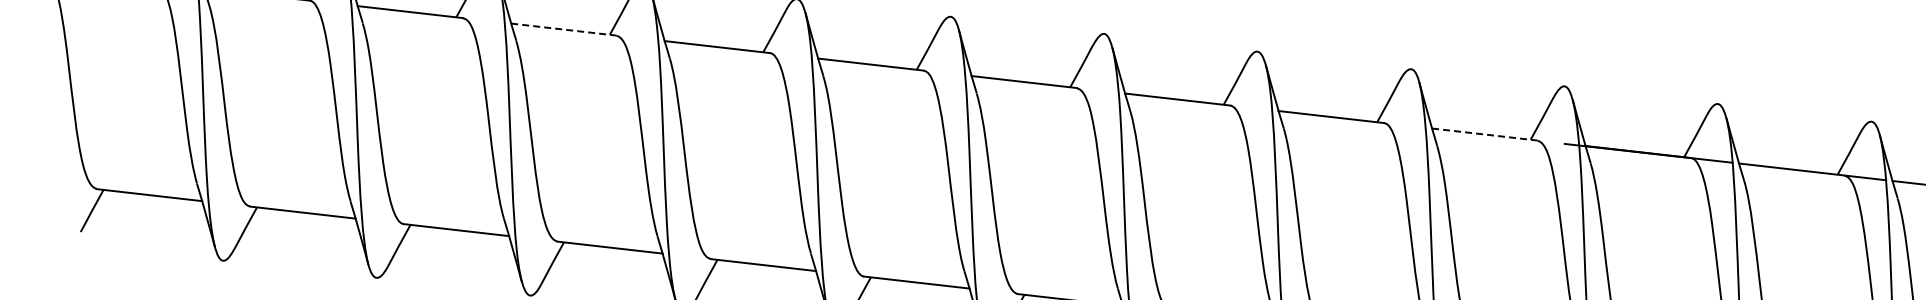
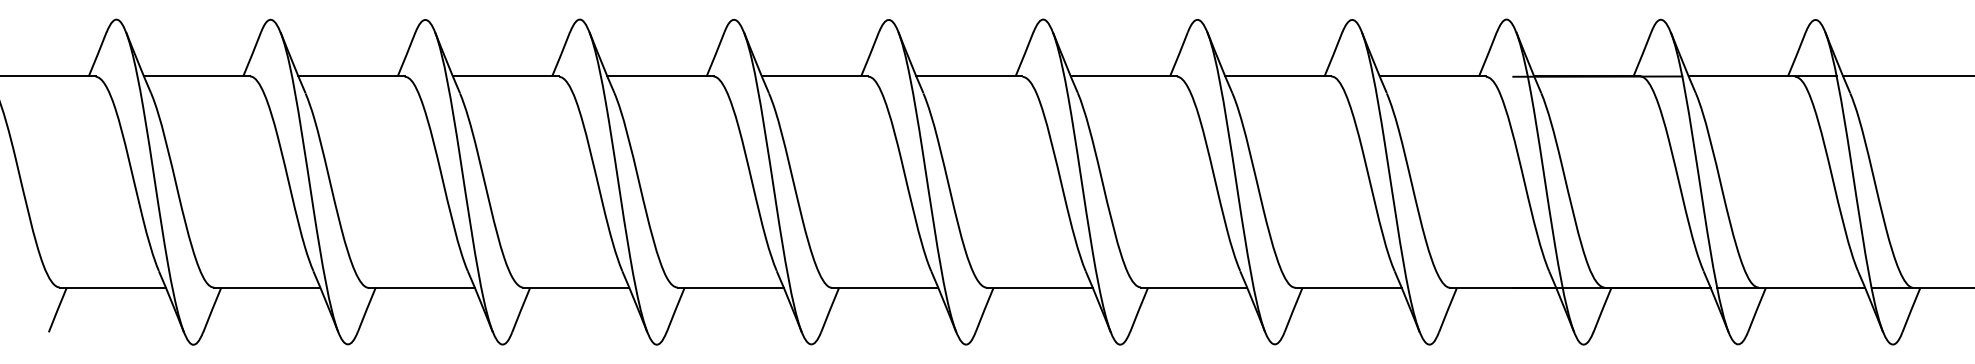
line: (564, 29) -> (506, 76), dashed -> solid
line: (1485, 134) -> (1433, 76), dashed -> solid

